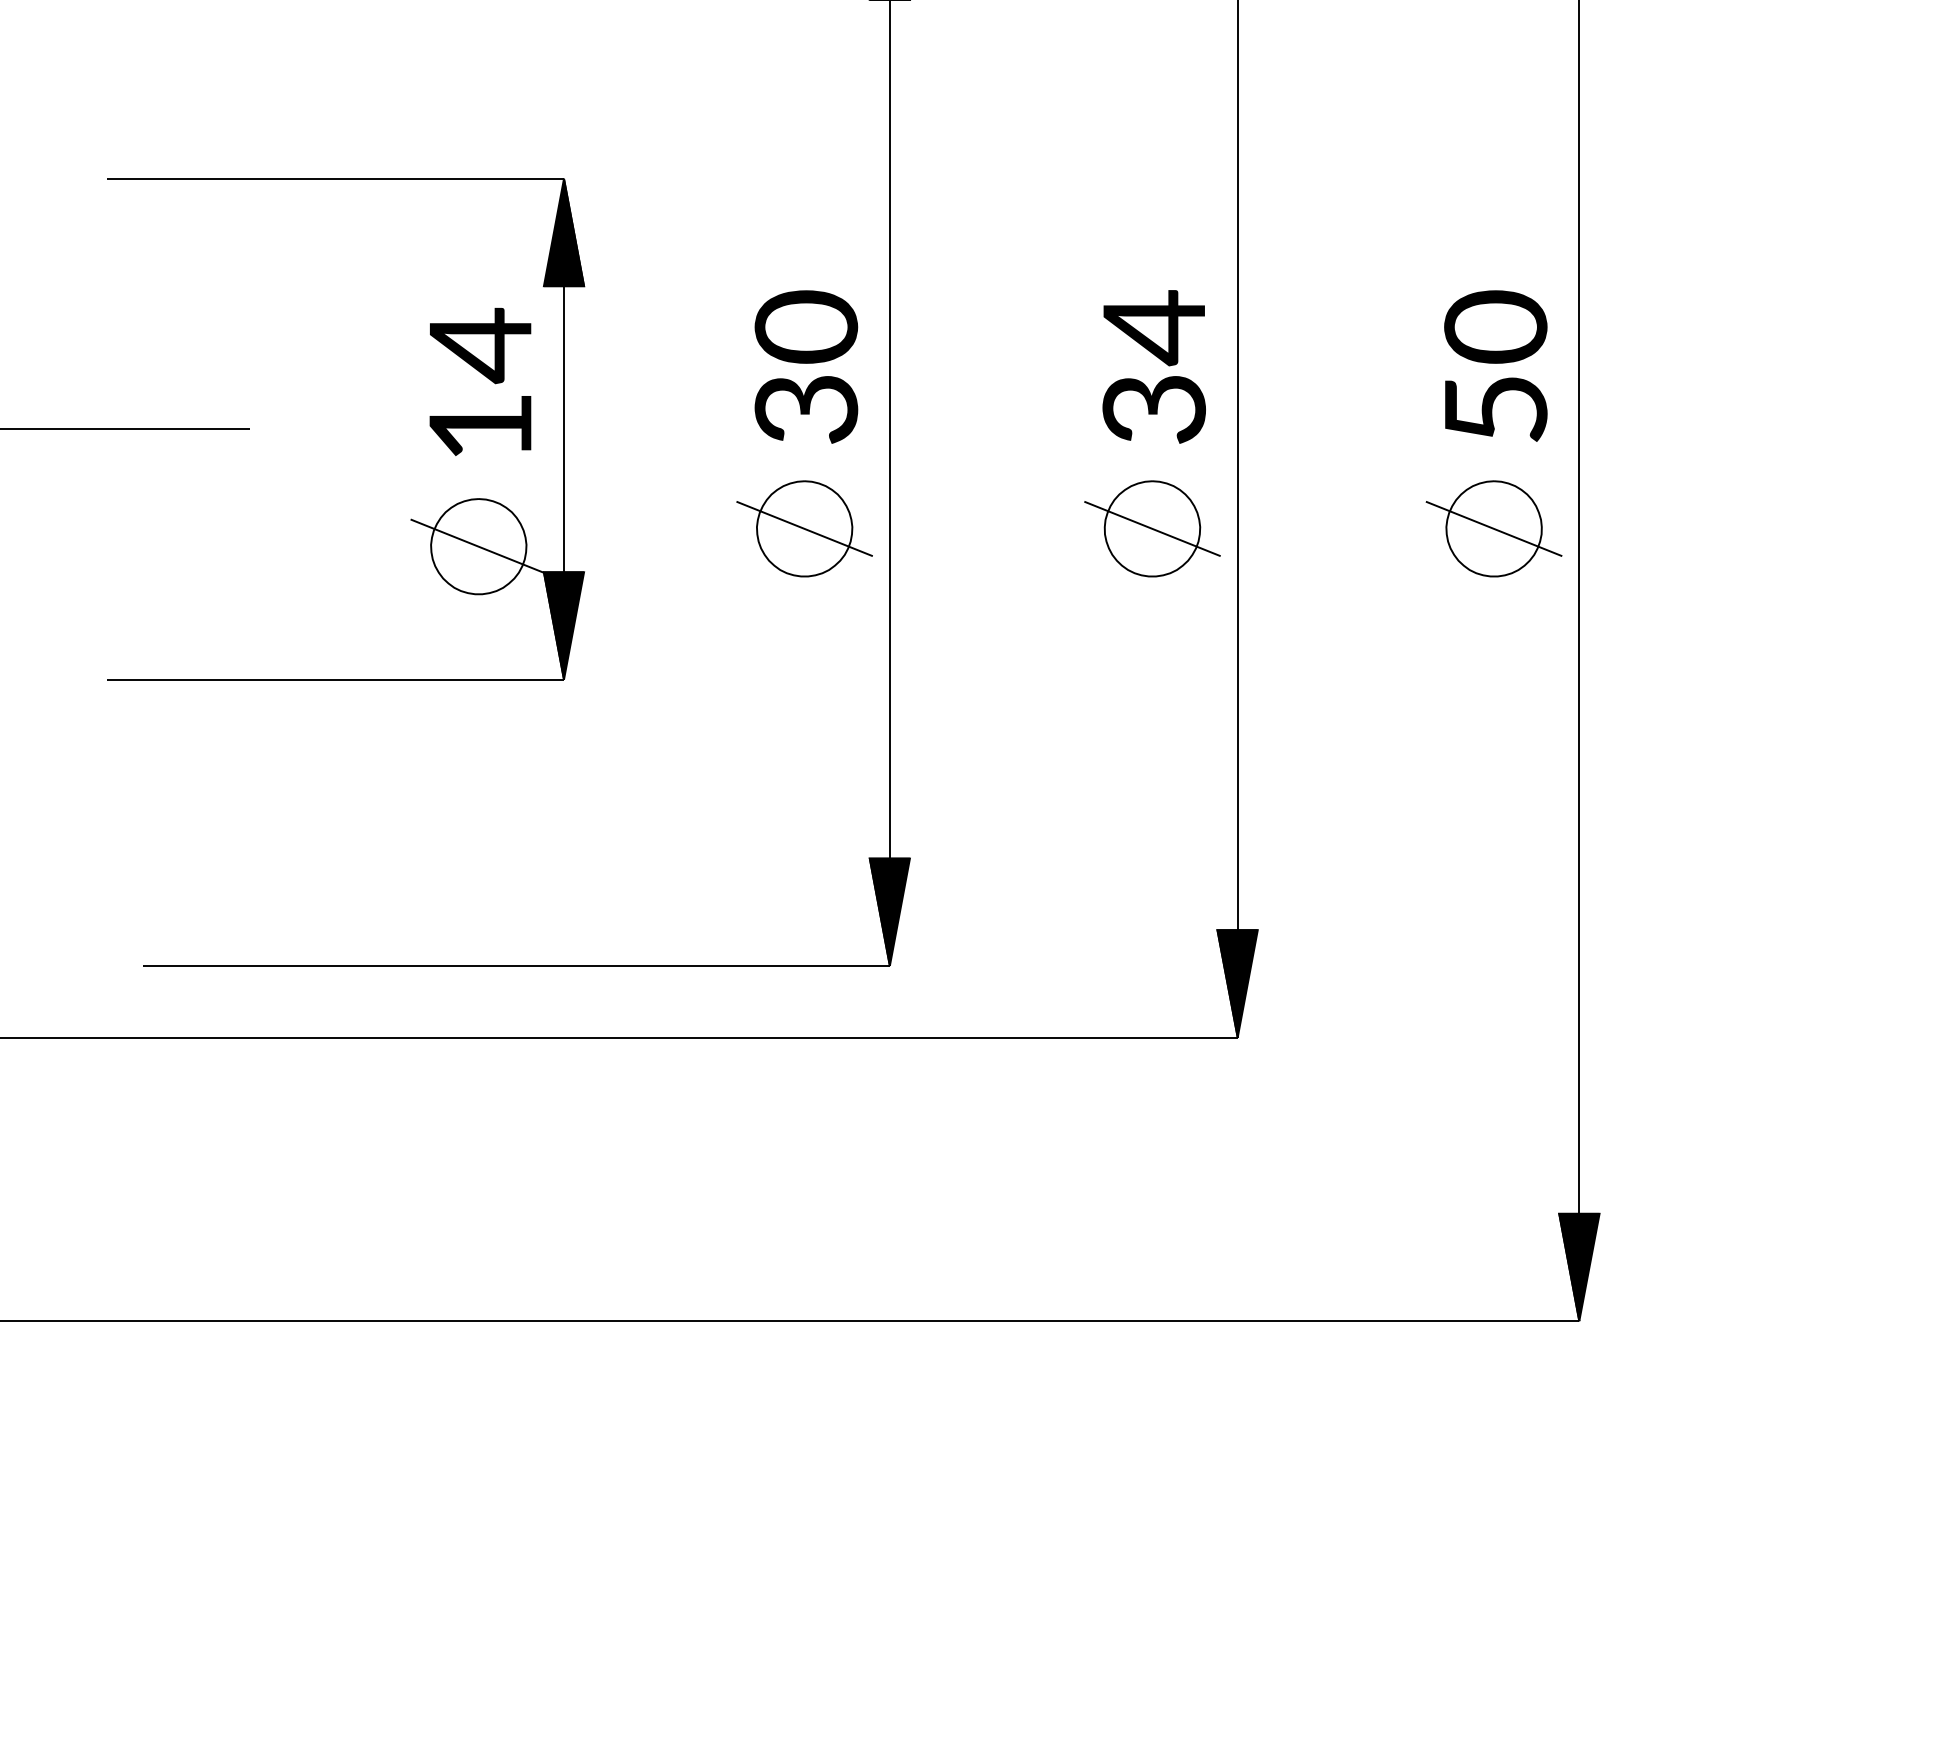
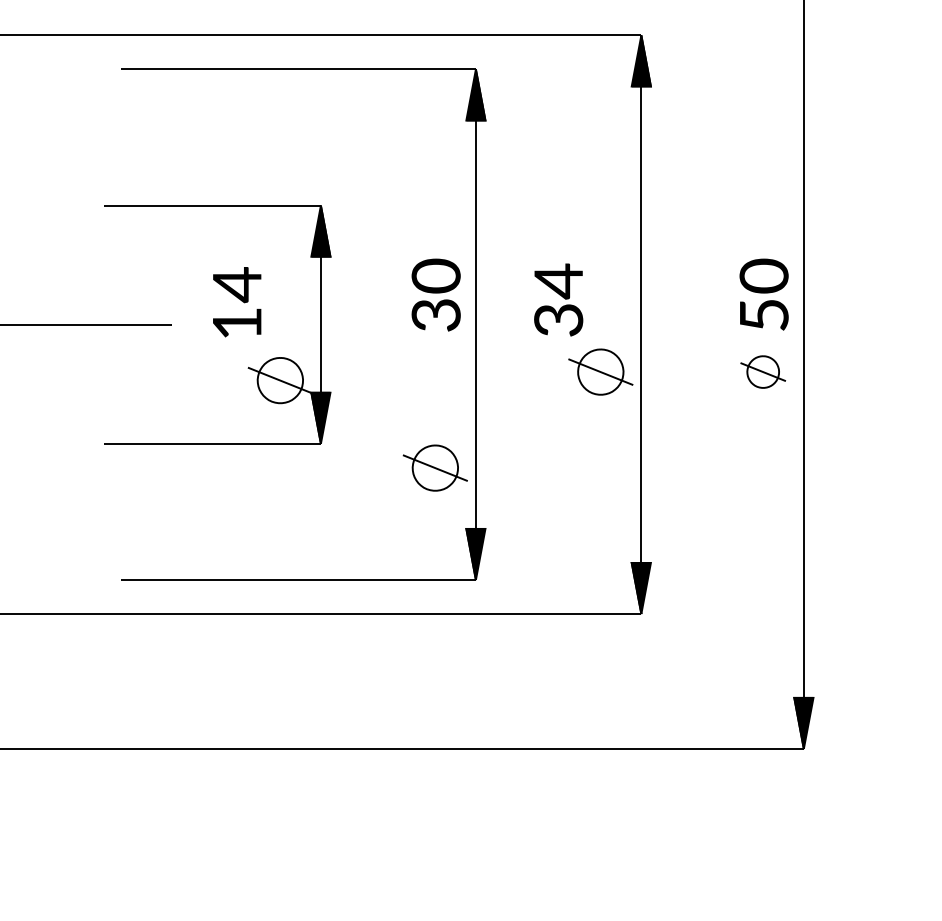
text: (1153, 365) -> (558, 299), moved
text: (481, 382) -> (237, 302), moved
part: (802, 527) -> (434, 467), moved
part: (1492, 527) -> (762, 371), size x0.7

